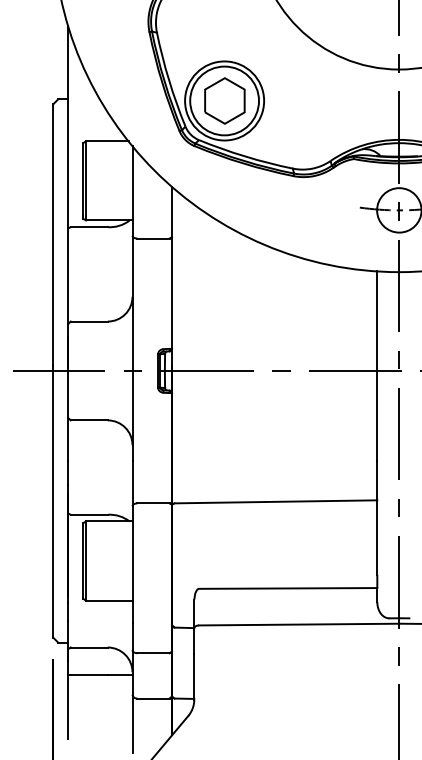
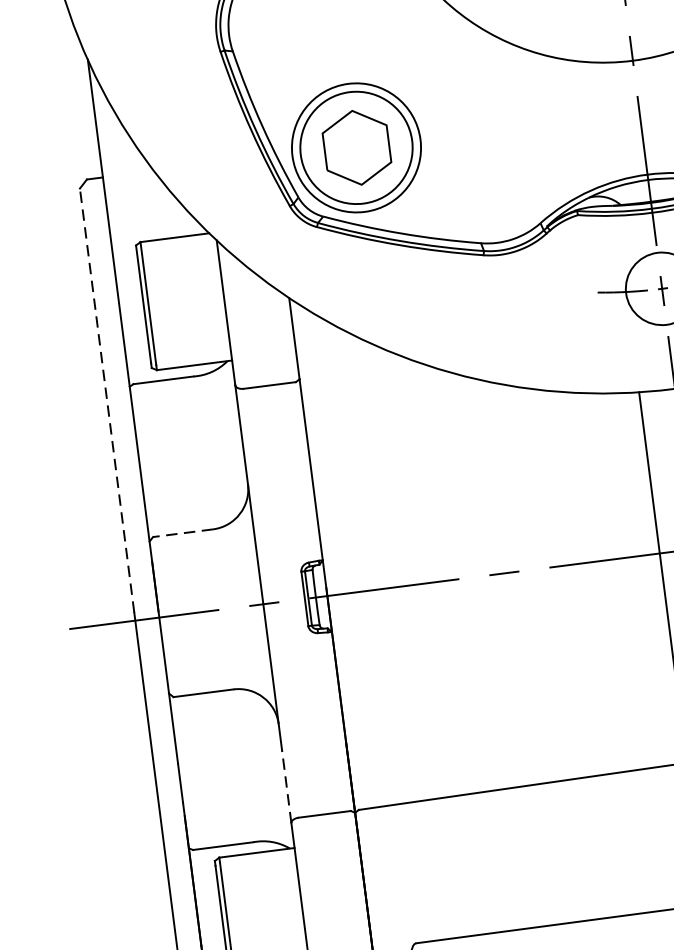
line: (53, 235) -> (107, 401), solid -> dashed
line: (89, 321) -> (183, 533), solid -> dashed
line: (132, 483) -> (286, 786), solid -> dashed

